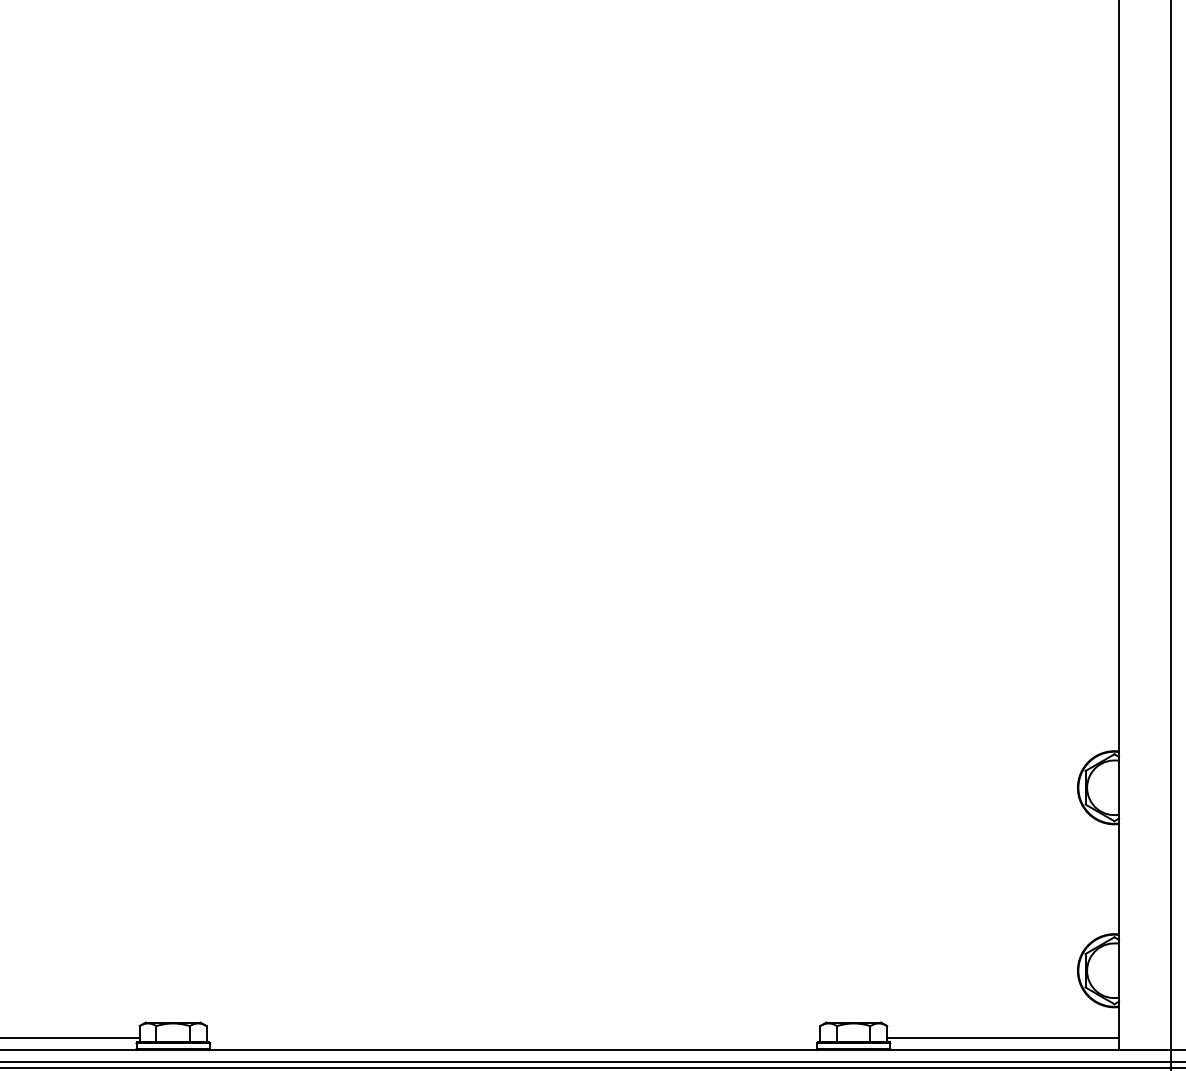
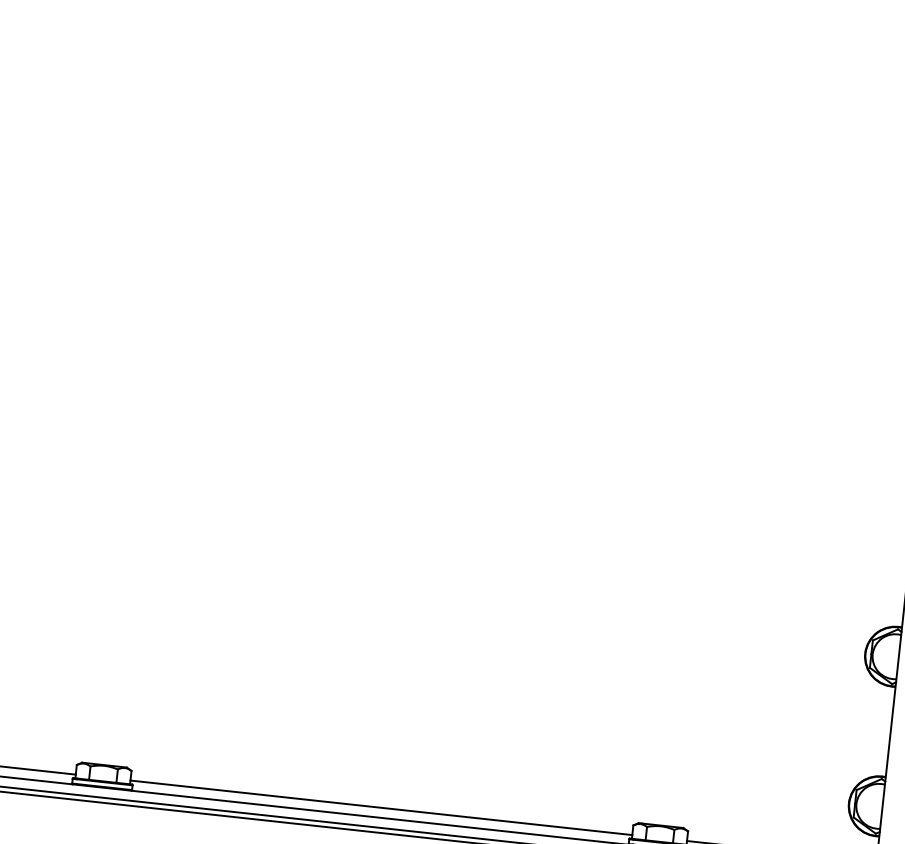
line: (513, 1037) -> (381, 807), added

